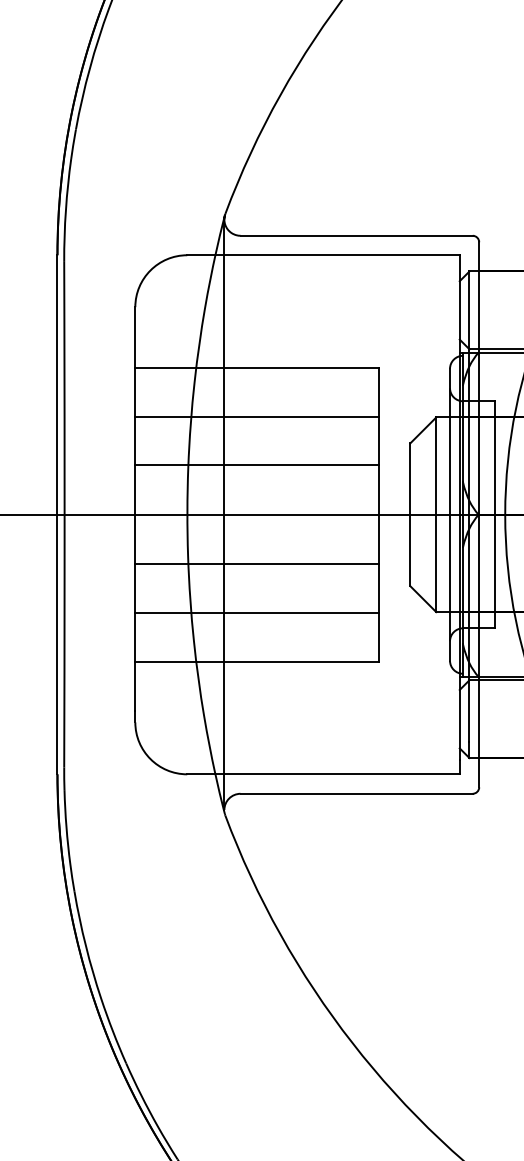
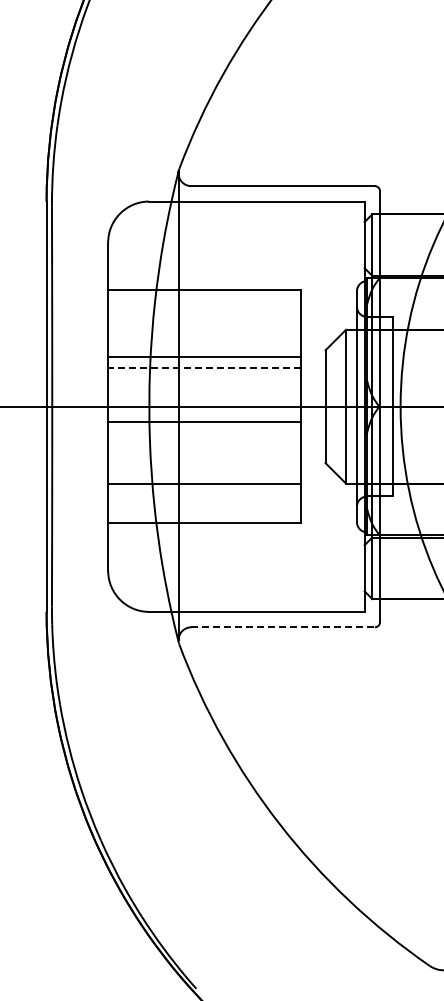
line: (257, 417) -> (204, 357), moved
line: (255, 465) -> (203, 367), solid -> dashed
line: (257, 563) -> (204, 421), moved
line: (357, 794) -> (283, 627), solid -> dashed

